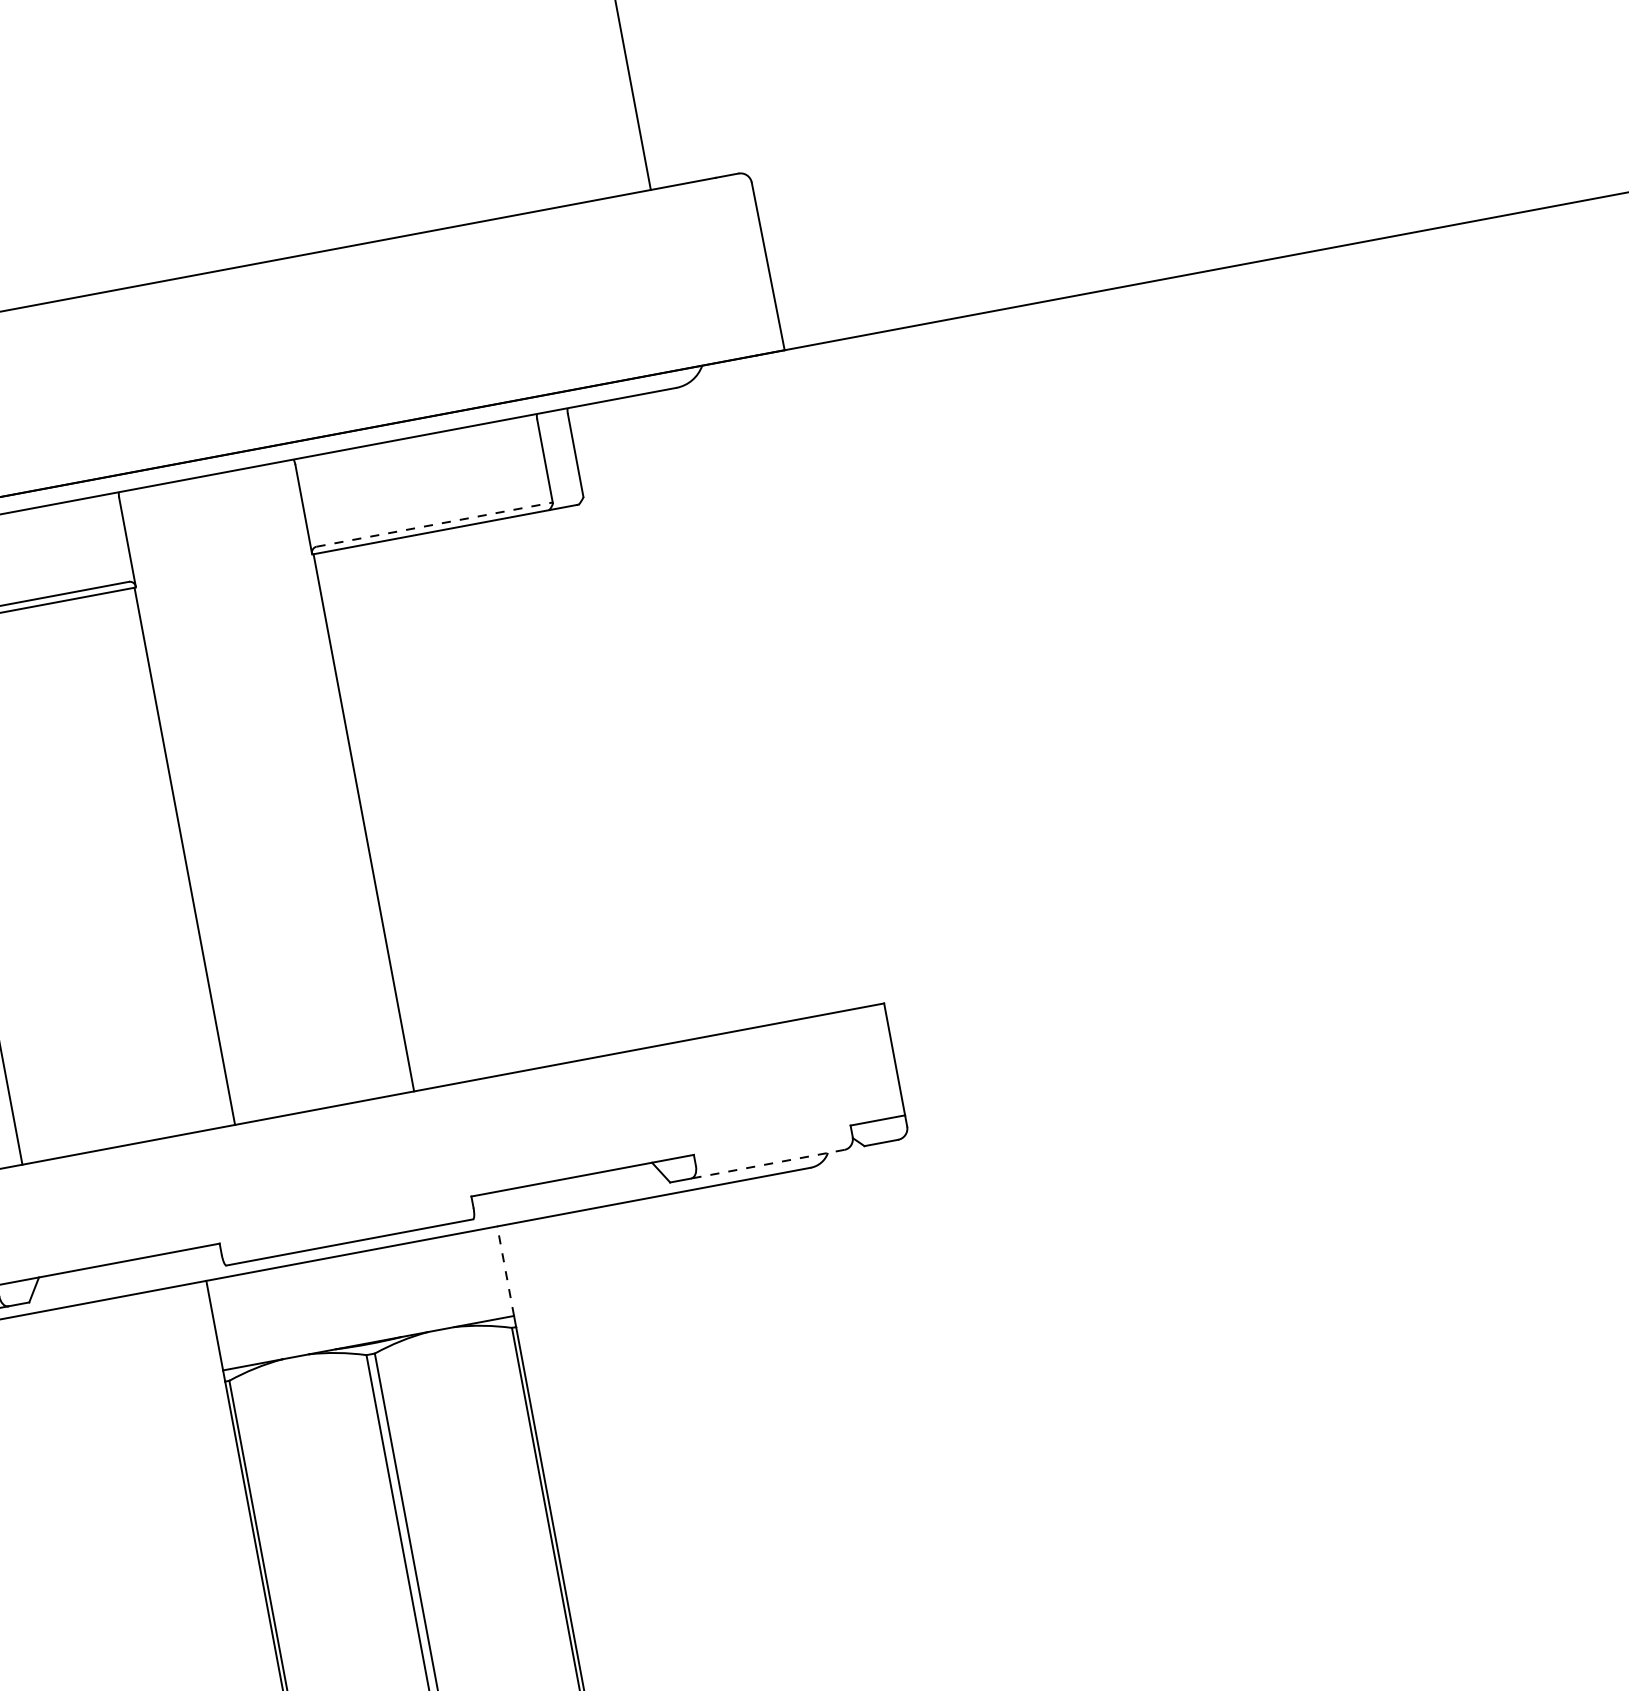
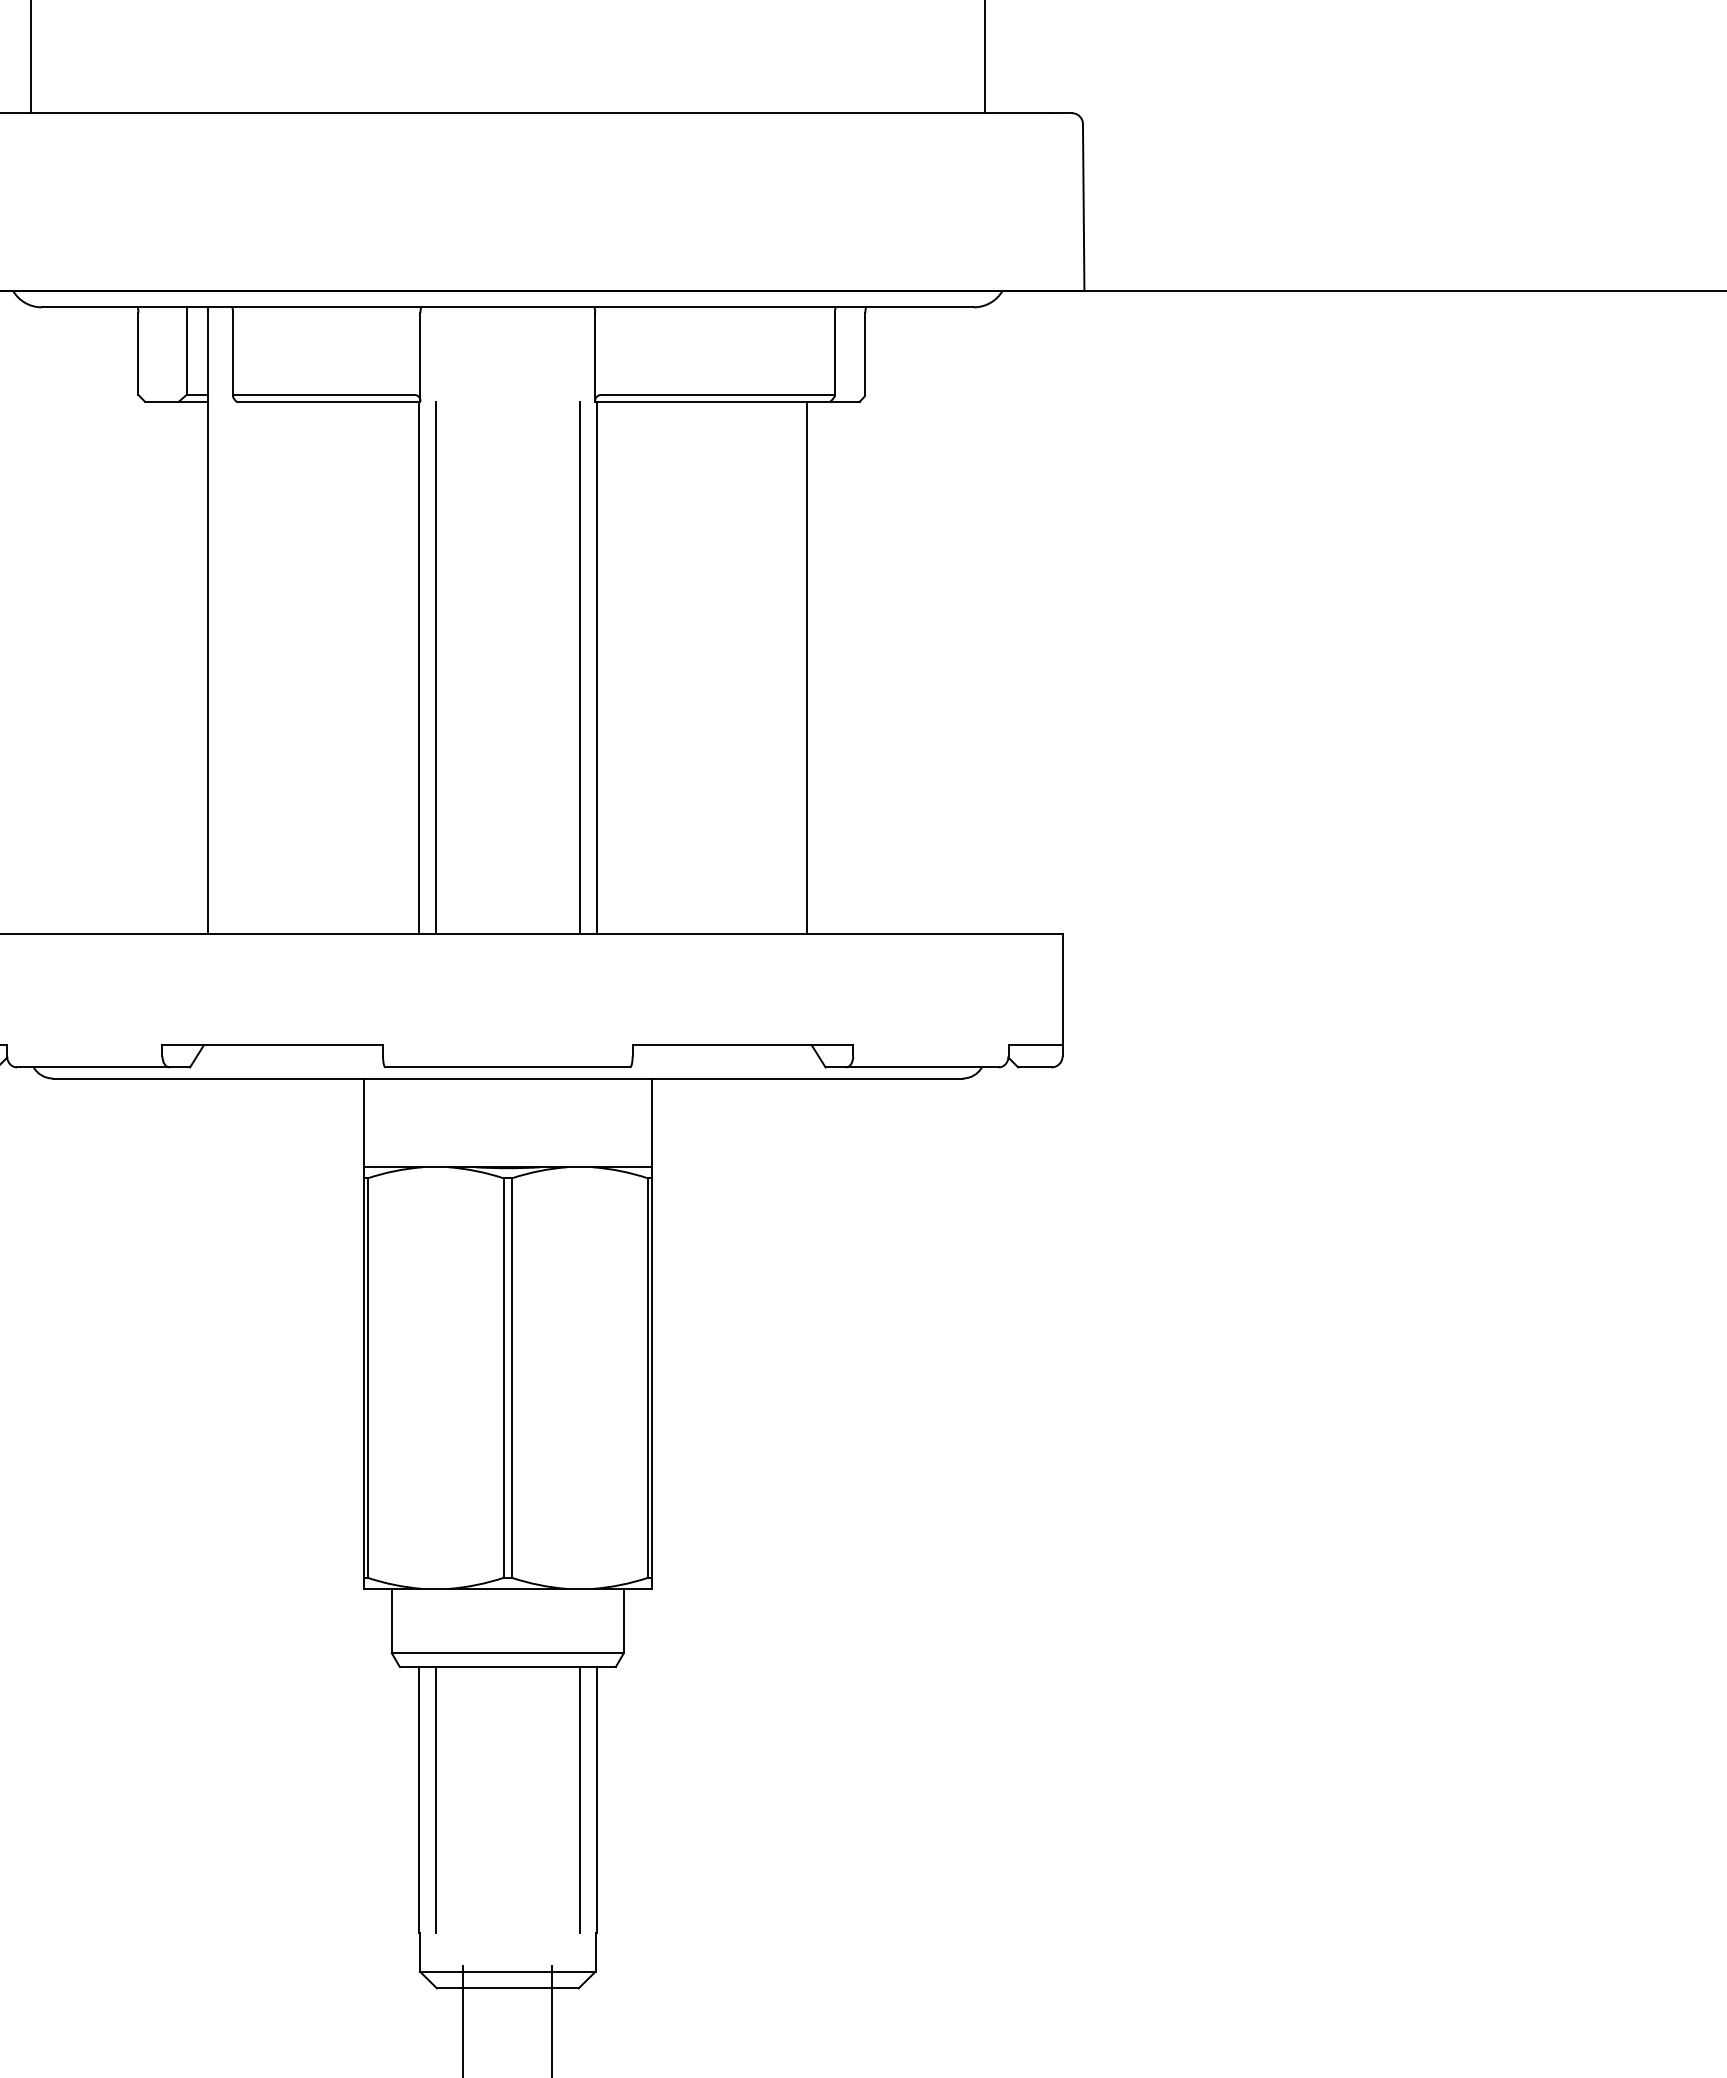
line: (434, 525) -> (717, 395), dashed -> solid
line: (576, 782) -> (807, 667), added
line: (346, 825) -> (579, 667), added
line: (202, 852) -> (436, 667), added
line: (766, 1164) -> (921, 1067), dashed -> solid
line: (506, 1270) -> (652, 1122), dashed -> solid

